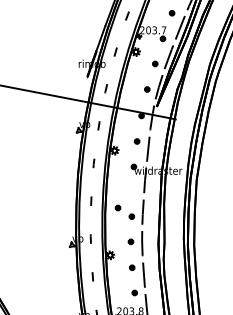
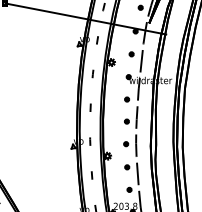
part: (117, 207) -> (126, 99), moved

